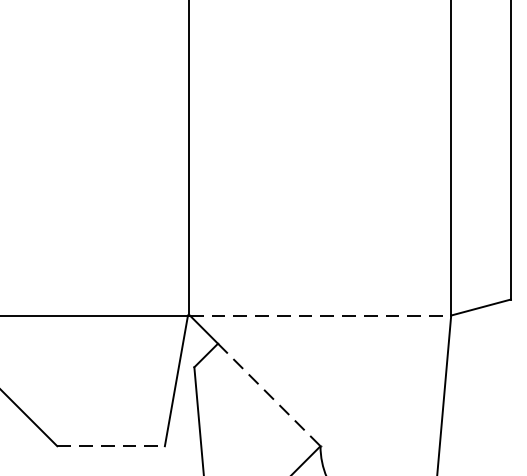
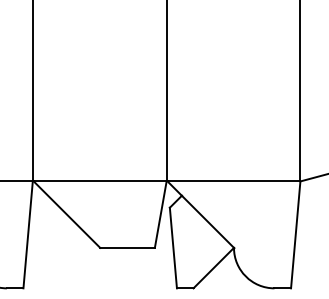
line: (321, 315) -> (234, 181), dashed -> solid
line: (268, 394) -> (207, 221), dashed -> solid
line: (112, 445) -> (128, 247), dashed -> solid

